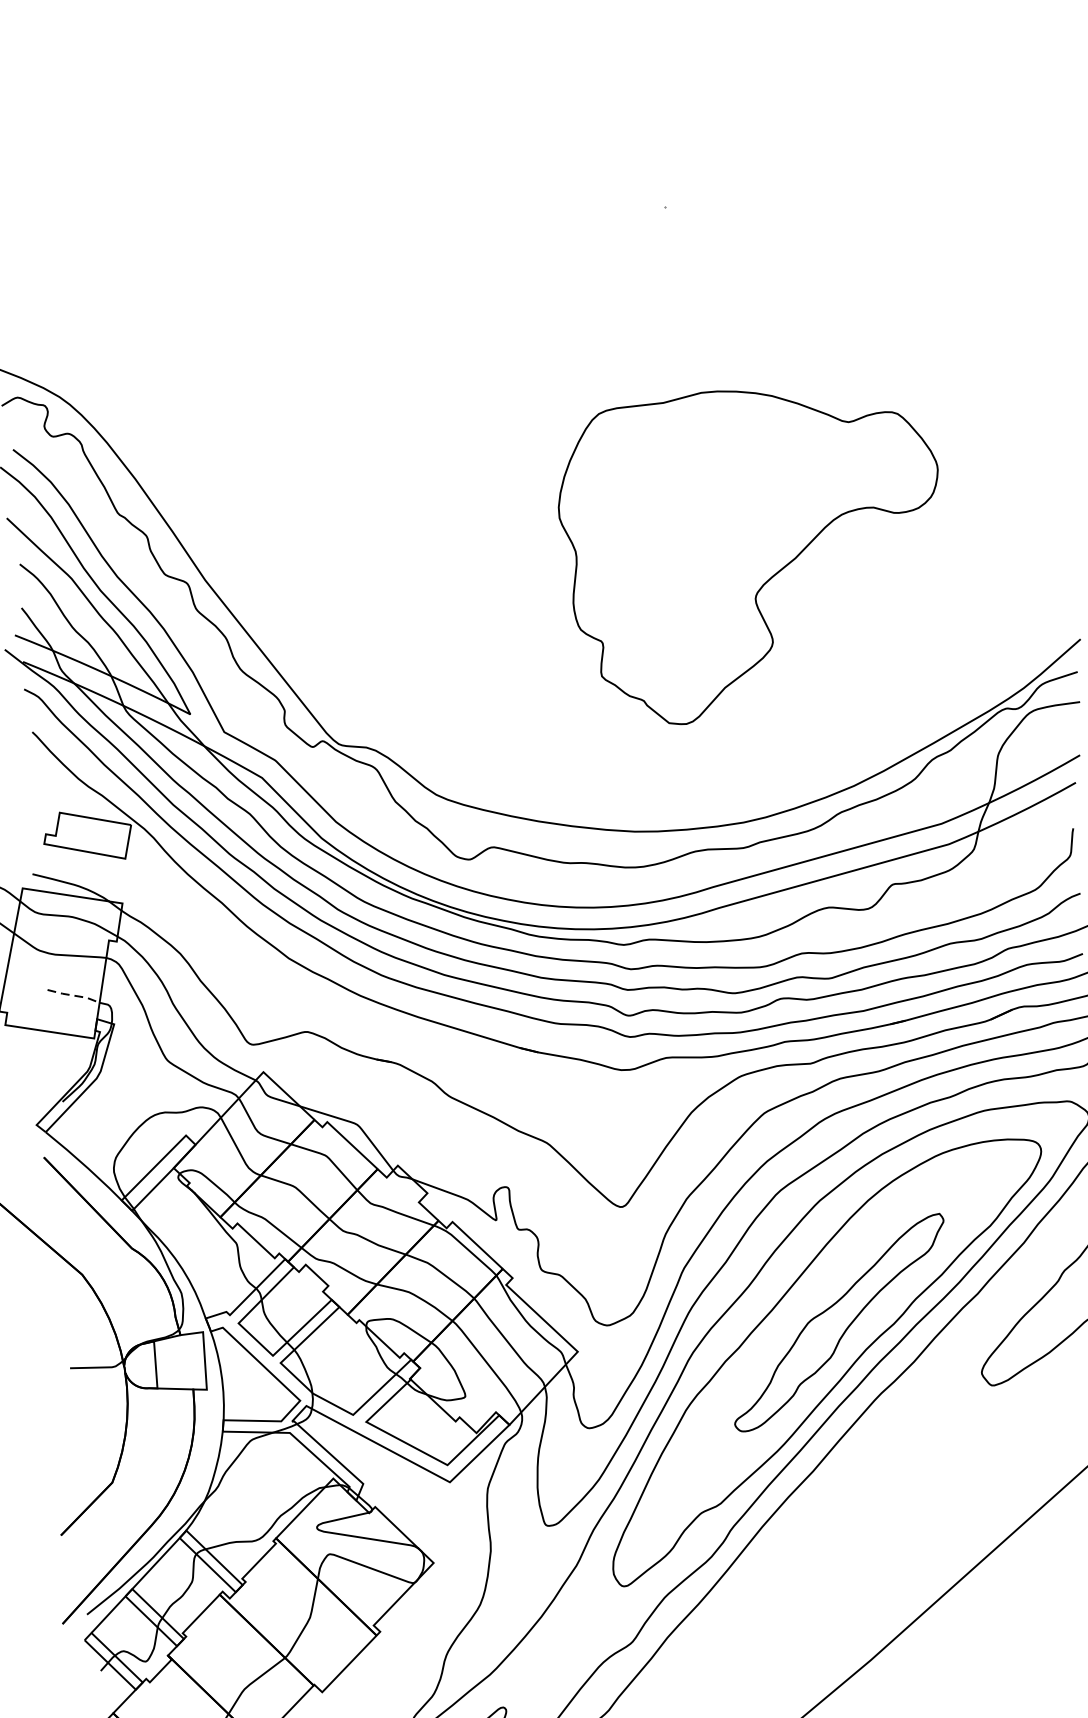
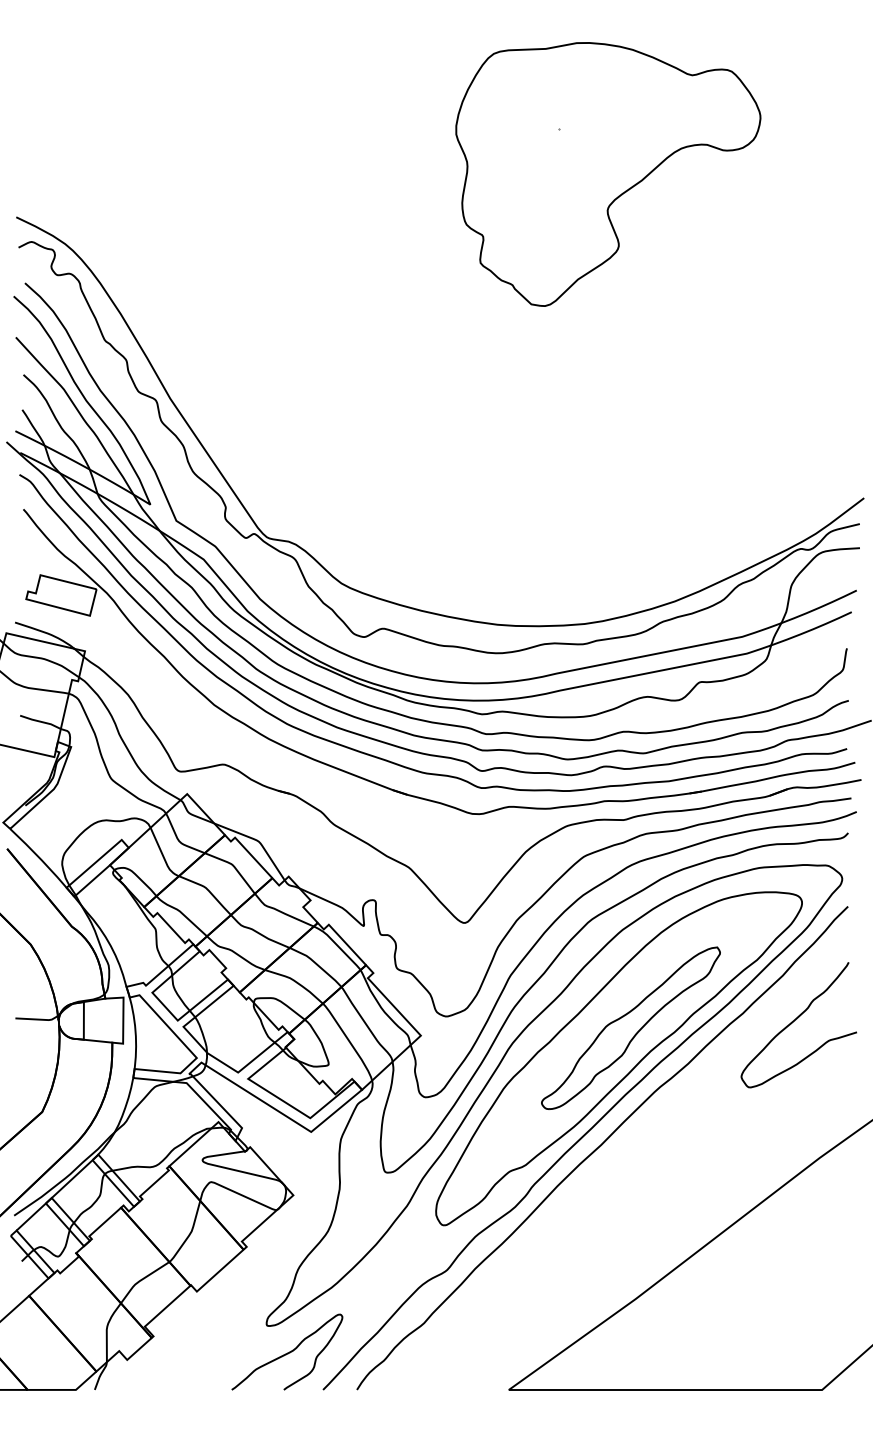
part: (753, 553) -> (608, 174), moved
line: (73, 995) -> (40, 721), dashed -> solid

